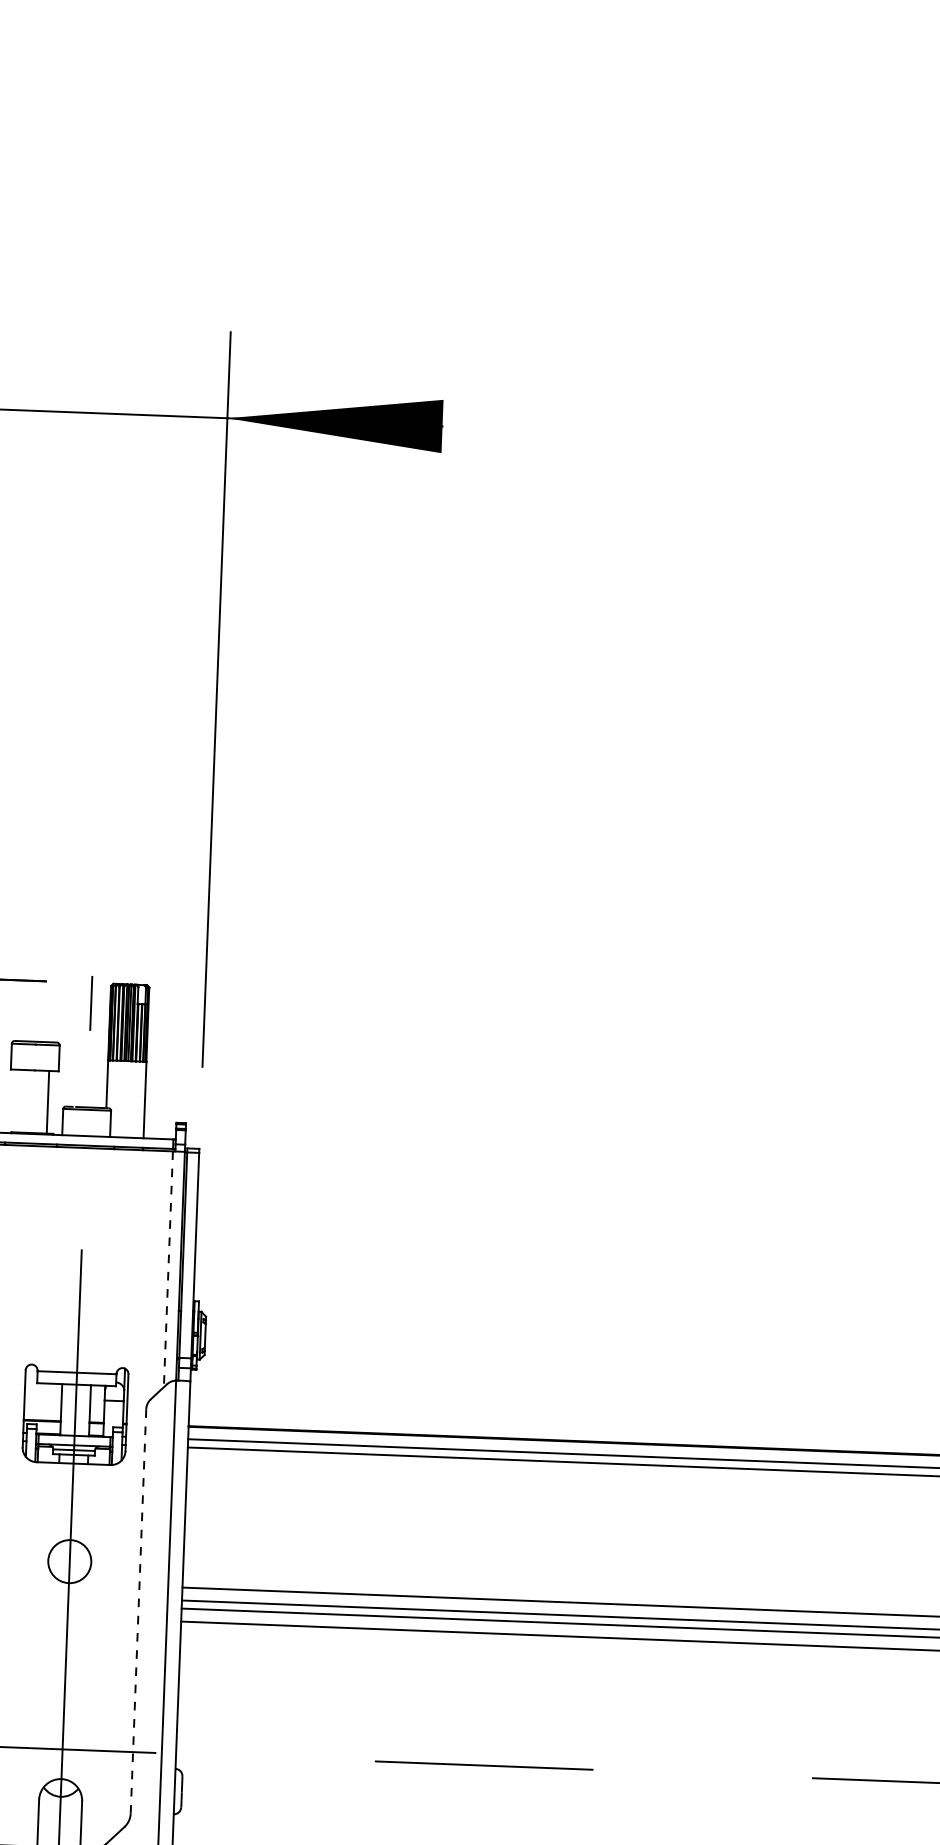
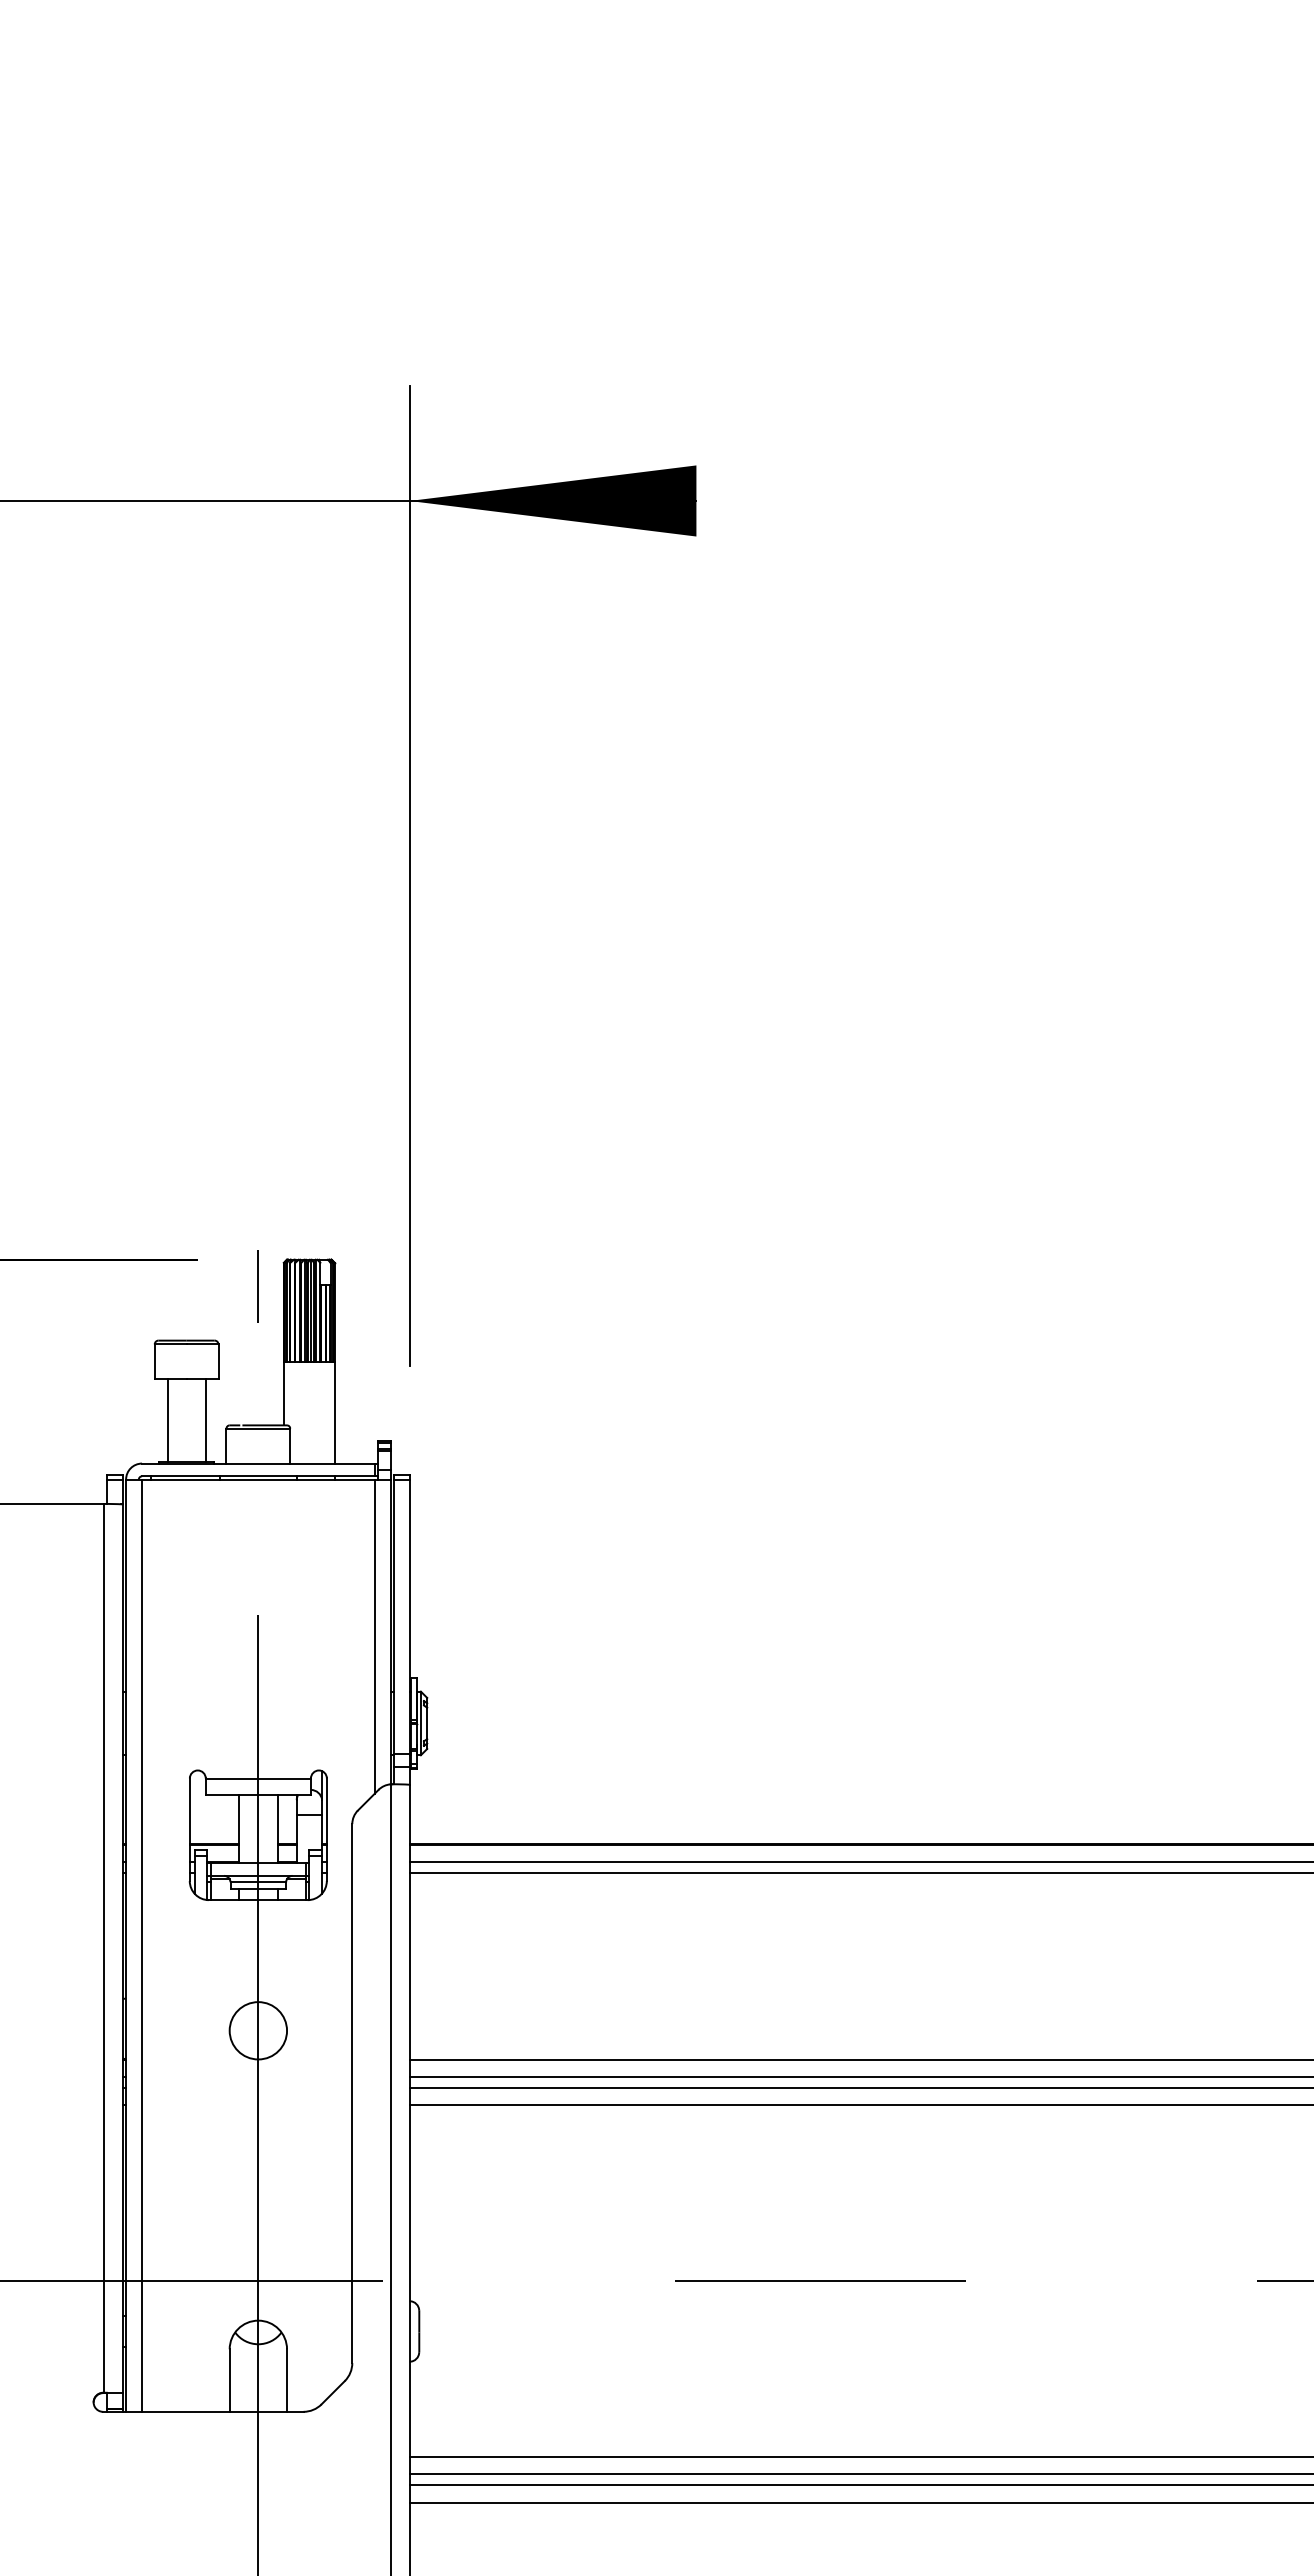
line: (19, 1101) -> (167, 1420), added
line: (168, 1269) -> (374, 1637), dashed -> solid
line: (138, 1612) -> (352, 2094), dashed -> solid

